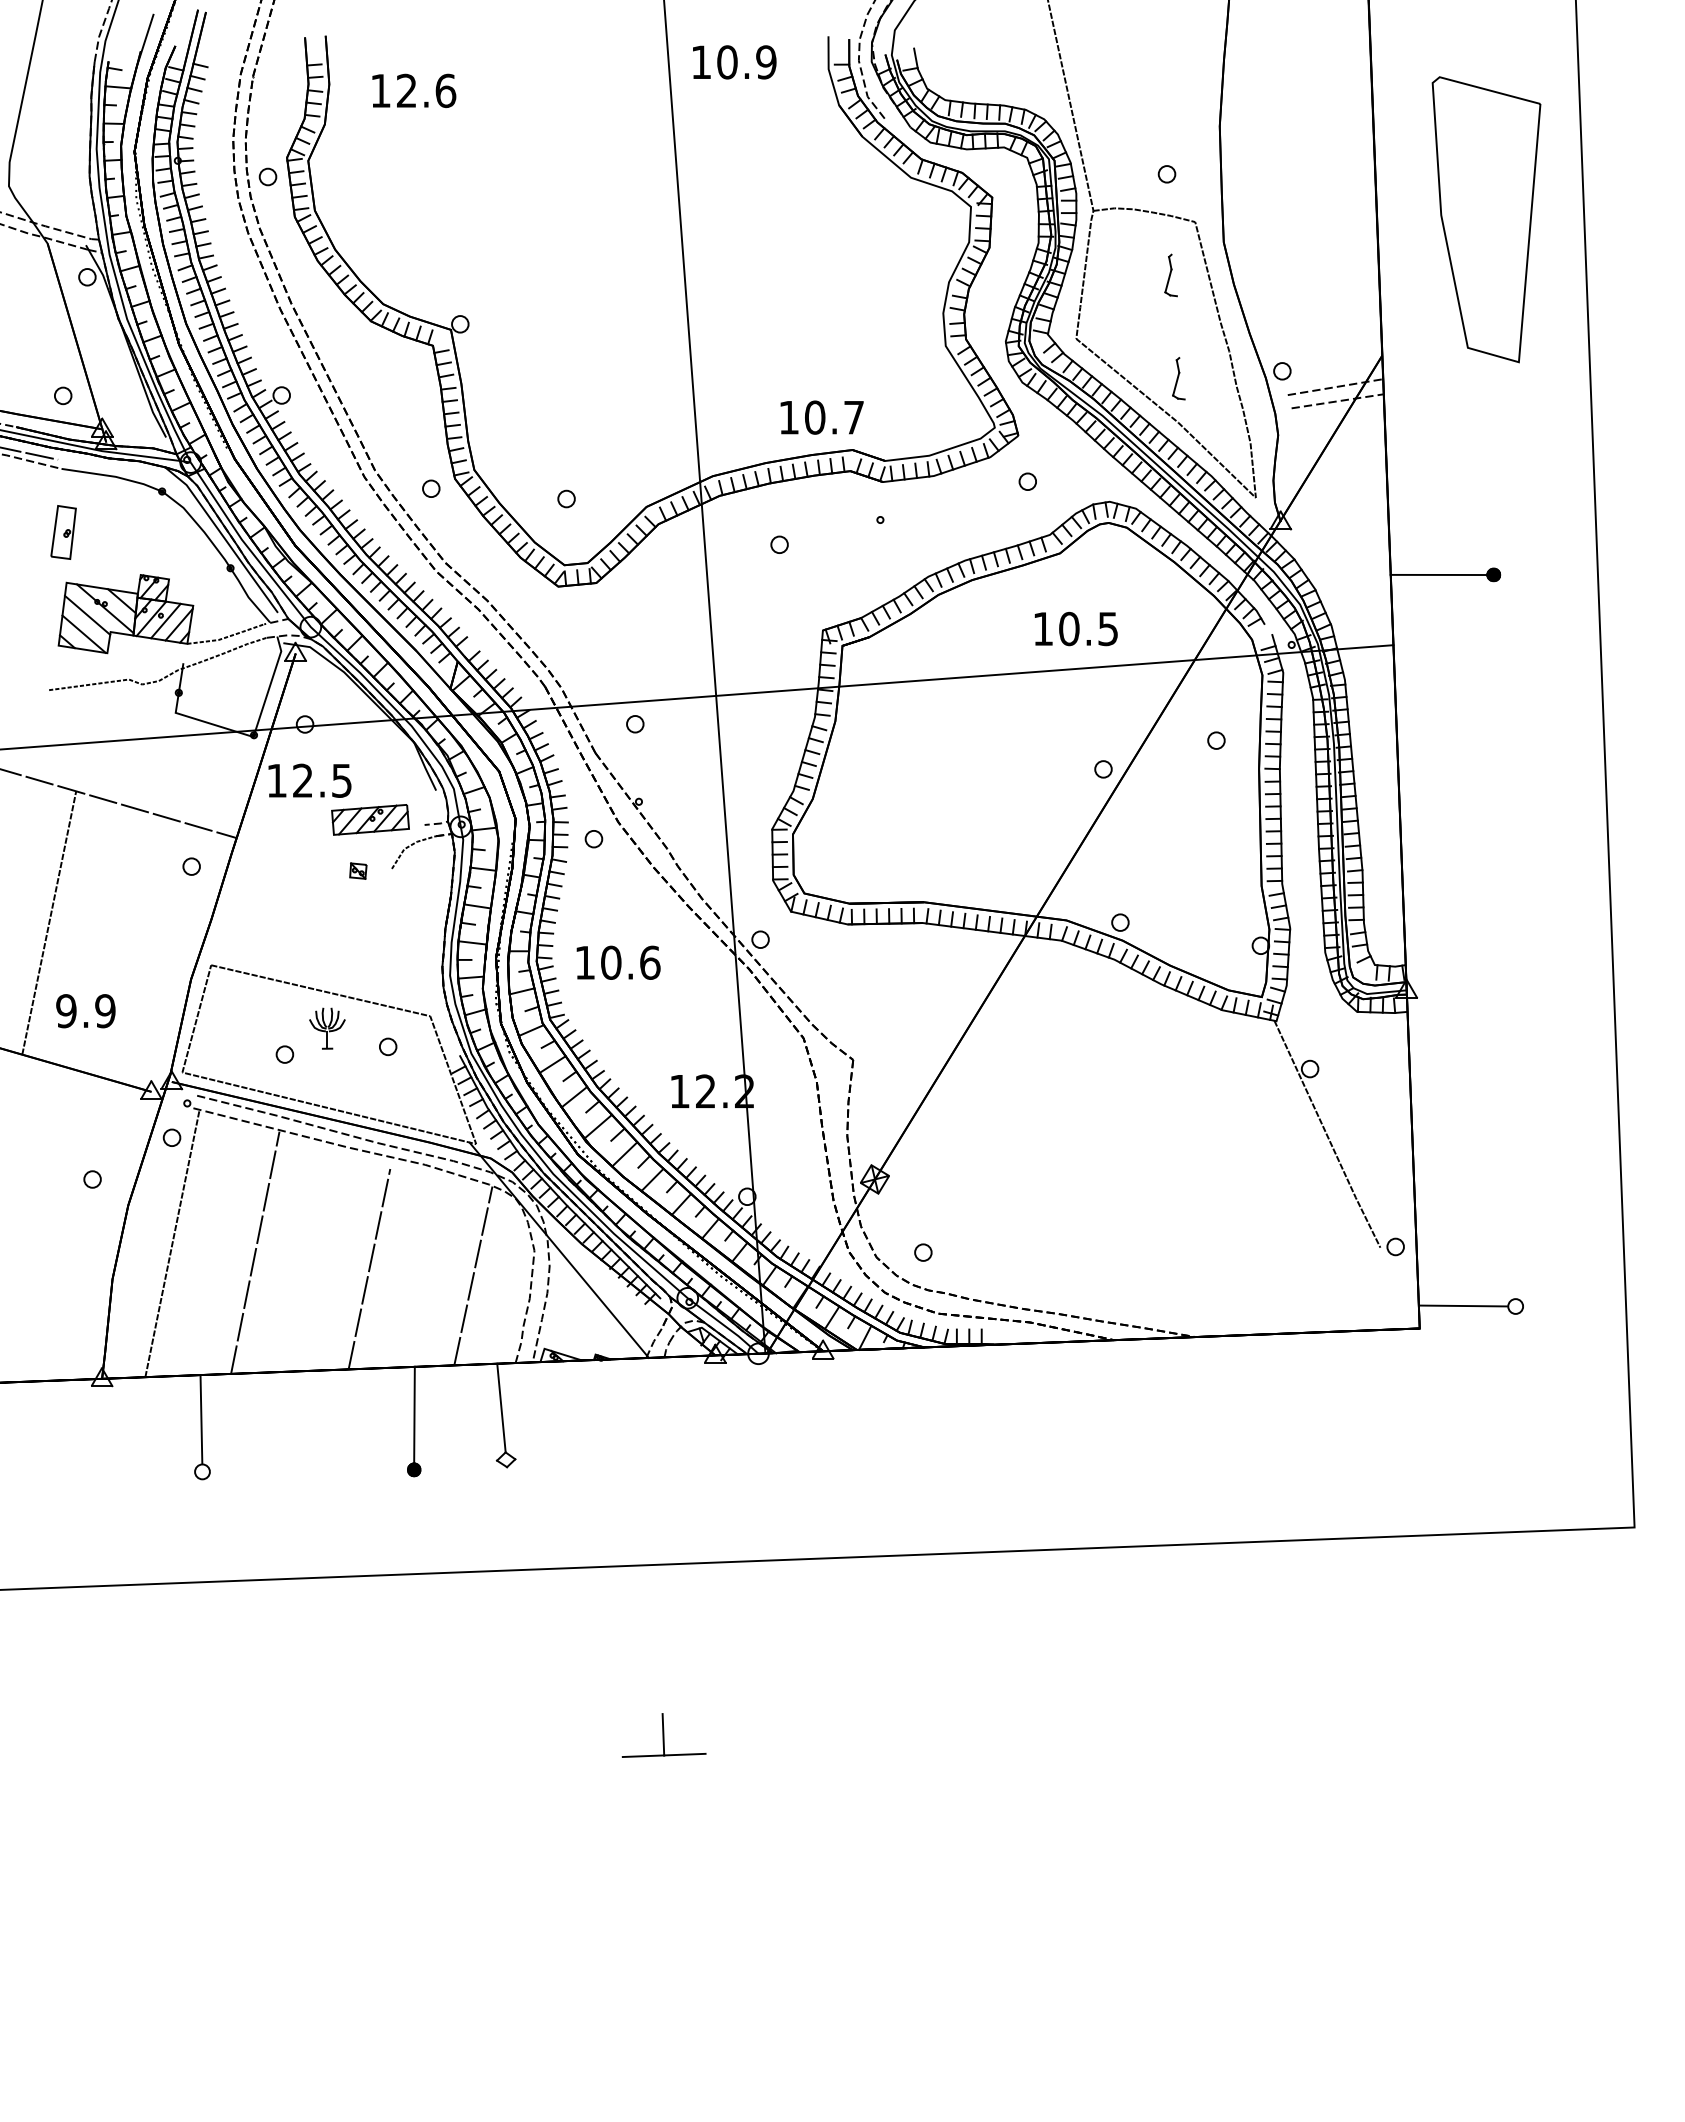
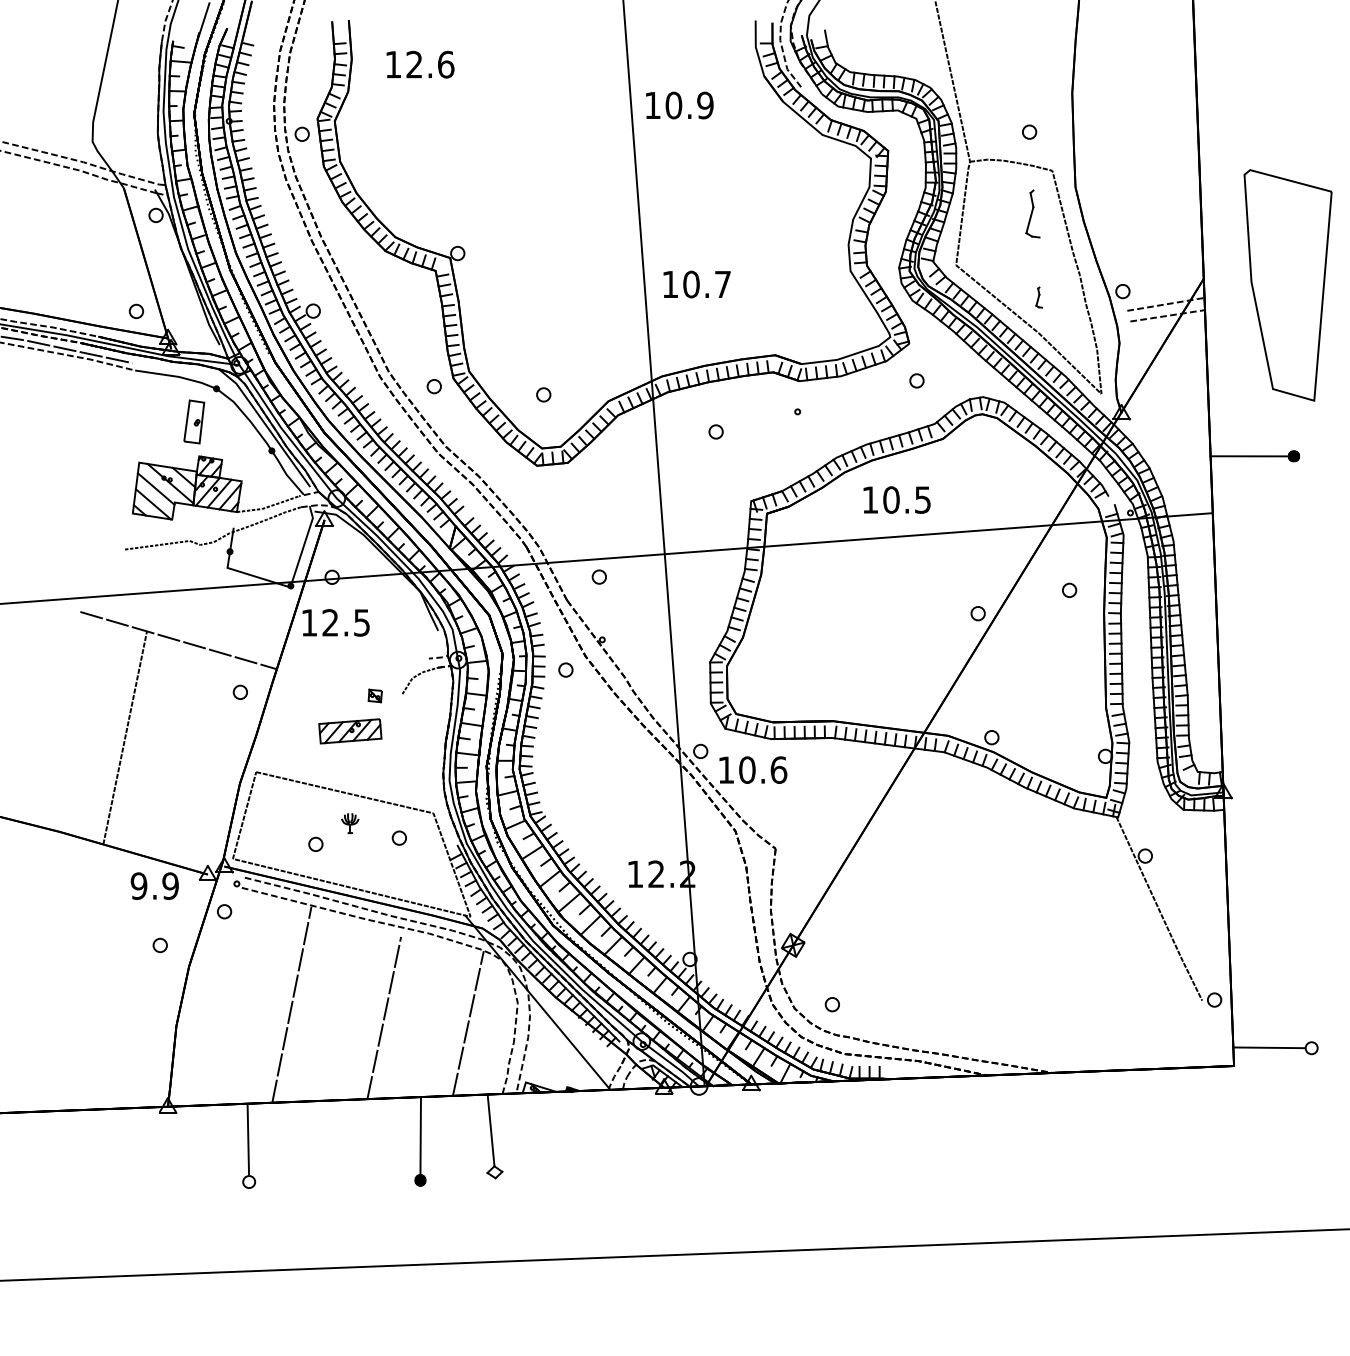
text: (734, 62) -> (679, 105), moved
part: (1486, 219) -> (1288, 285), moved
part: (1170, 275) -> (1032, 214), size x1.4
part: (1178, 378) -> (1038, 297), size x0.6
text: (821, 417) -> (696, 284), moved
part: (63, 532) -> (194, 421), moved
text: (1075, 628) -> (896, 499), moved
part: (370, 819) -> (350, 731), moved
text: (618, 962) -> (753, 769), moved
text: (85, 1011) -> (154, 886), moved
part: (327, 1028) -> (350, 823), size x0.6
line: (172, 1243) -> (224, 997), removed

